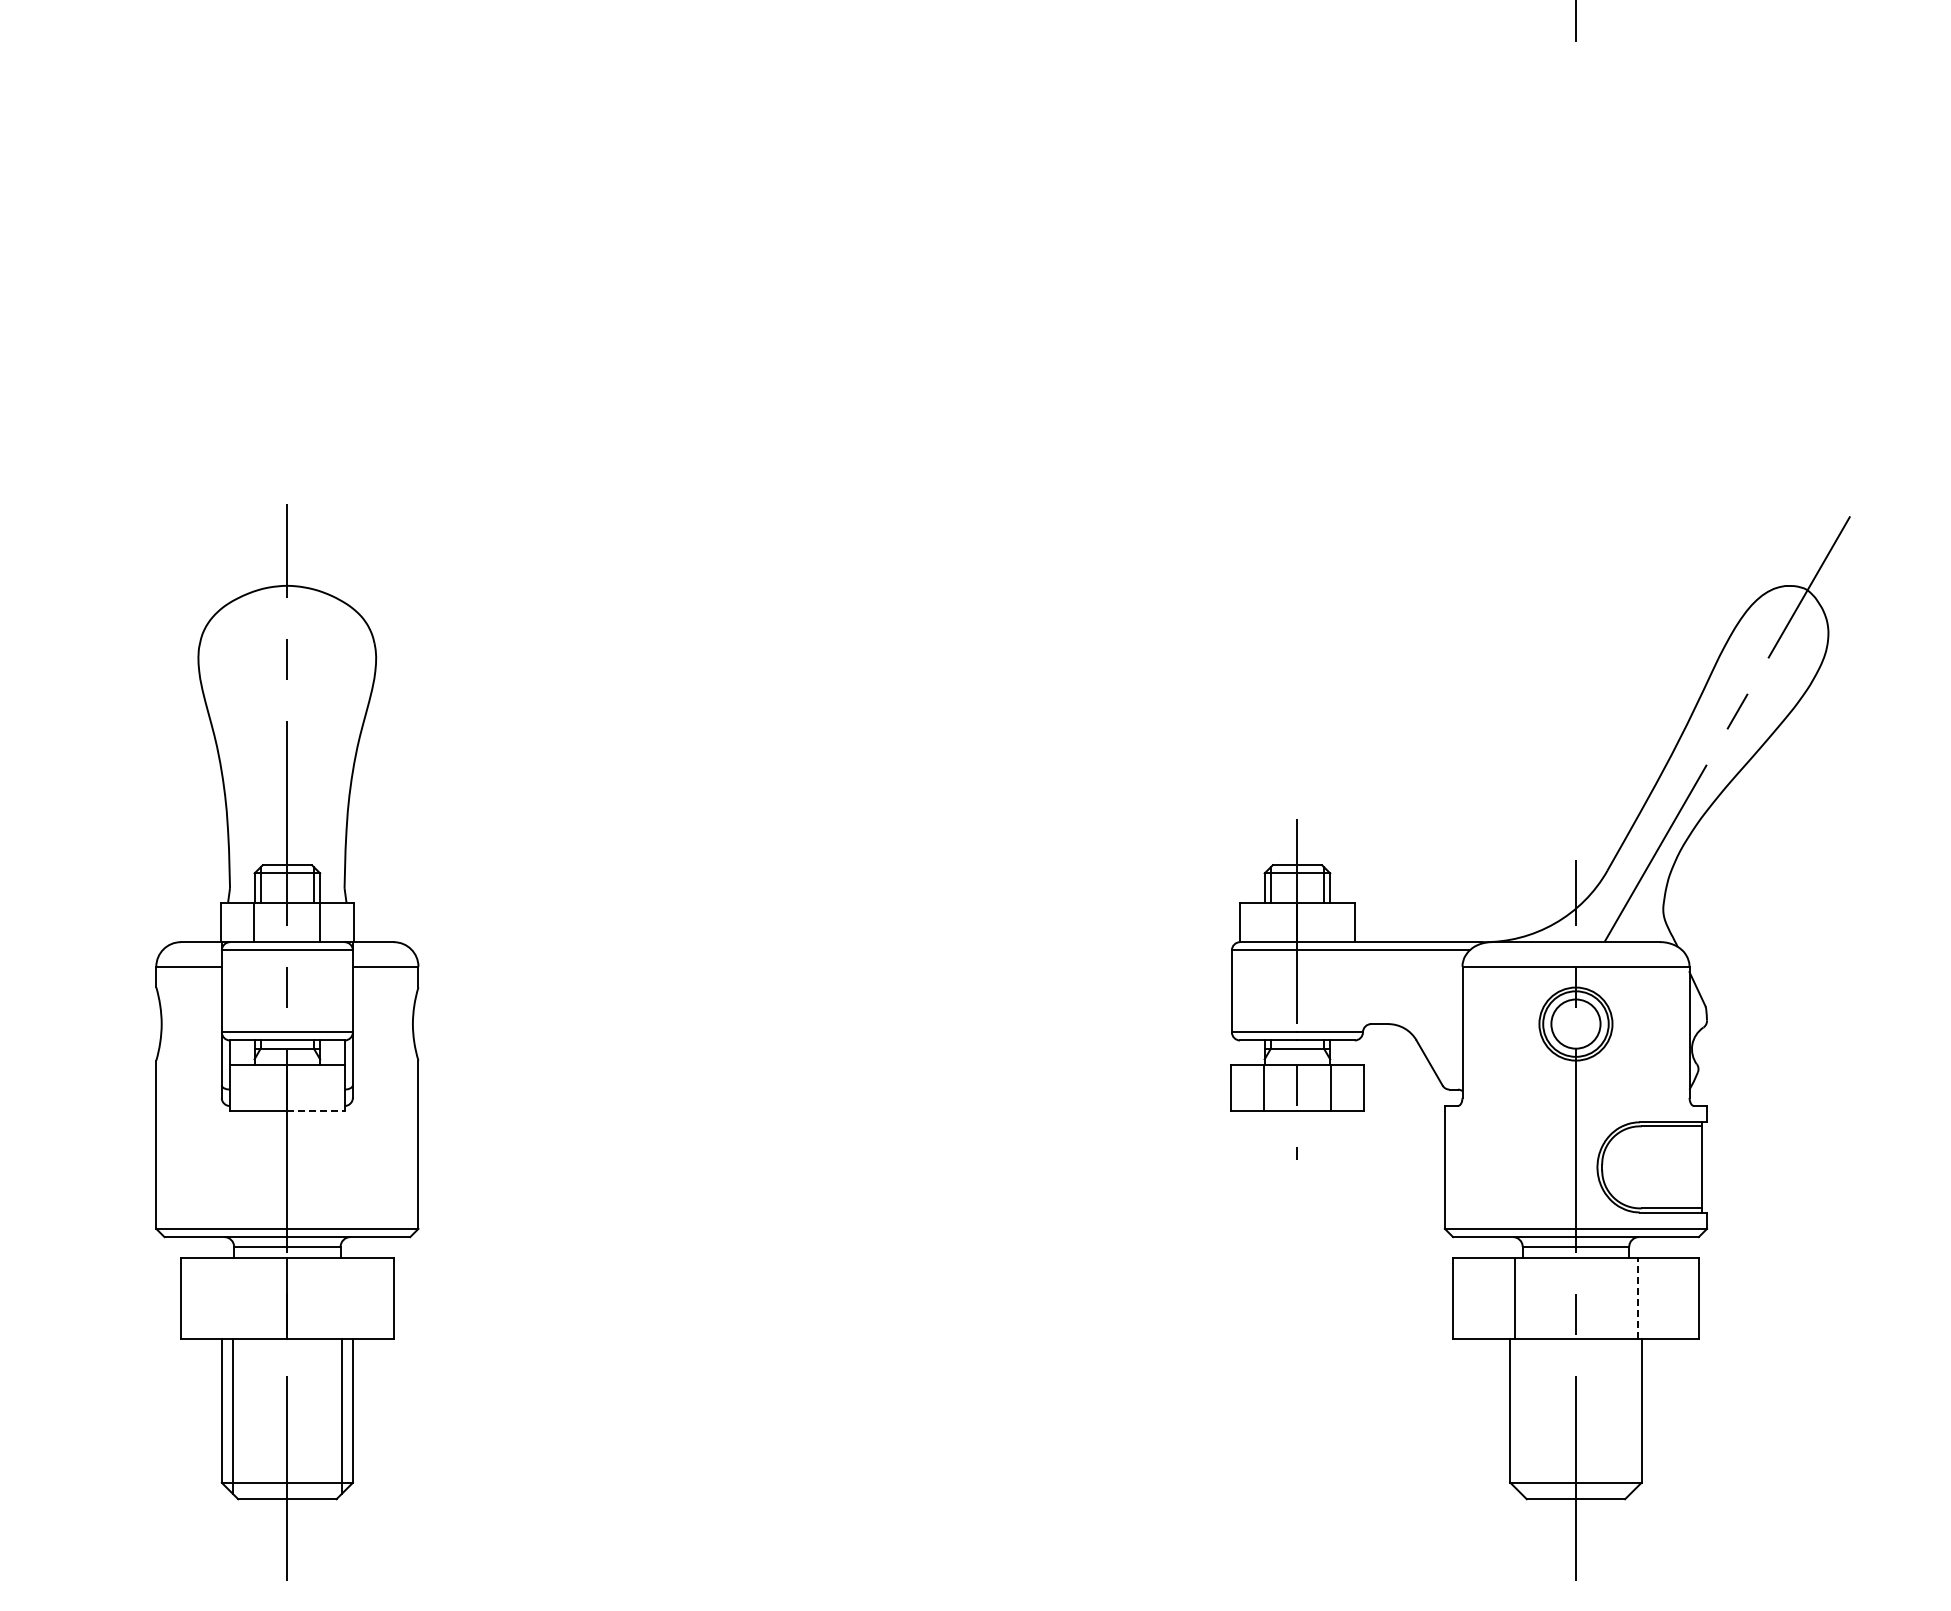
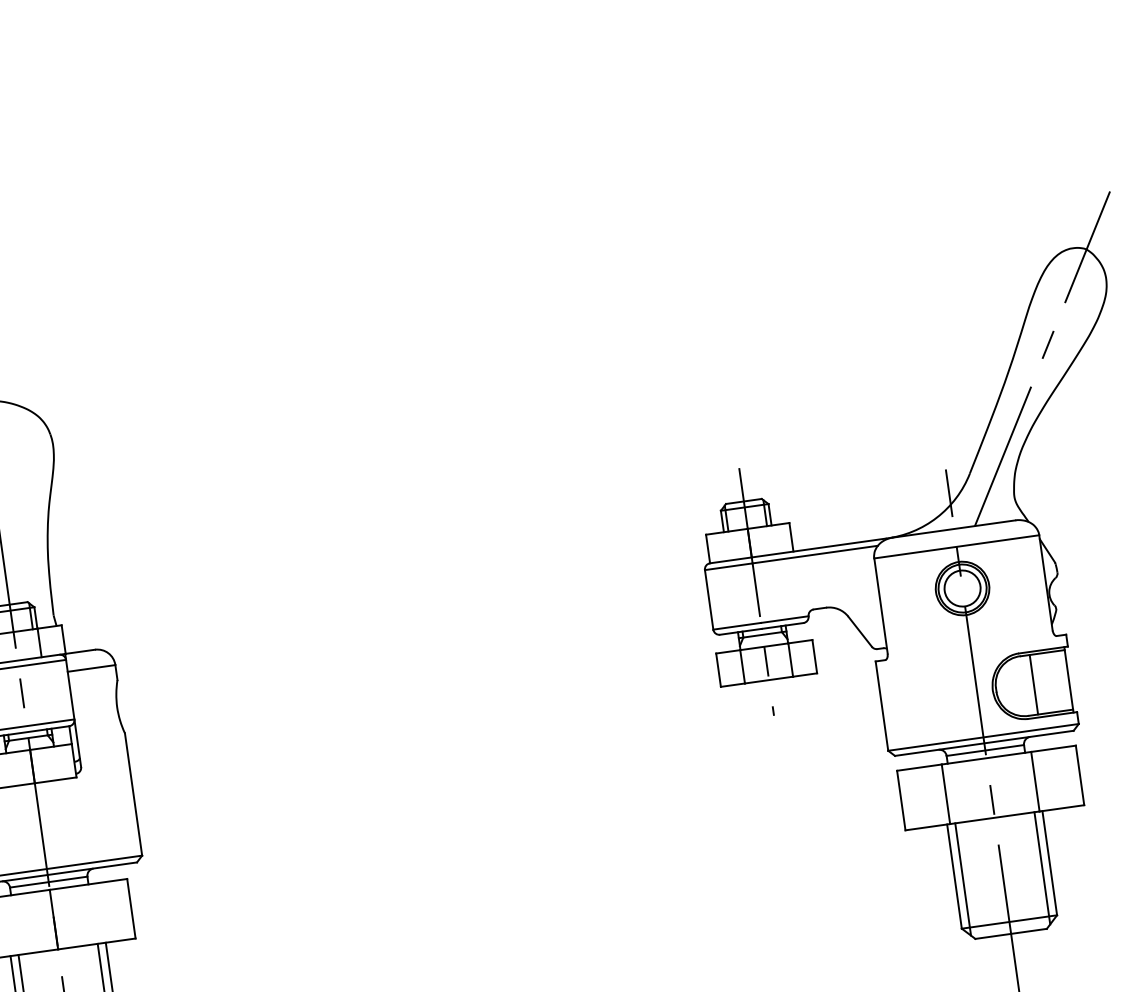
line: (315, 1110) -> (55, 780), dashed -> solid
line: (1653, 1167) -> (1033, 684), added
line: (1637, 1298) -> (1035, 781), dashed -> solid
line: (1521, 1416) -> (963, 879), added
line: (1630, 1416) -> (1042, 868), added

